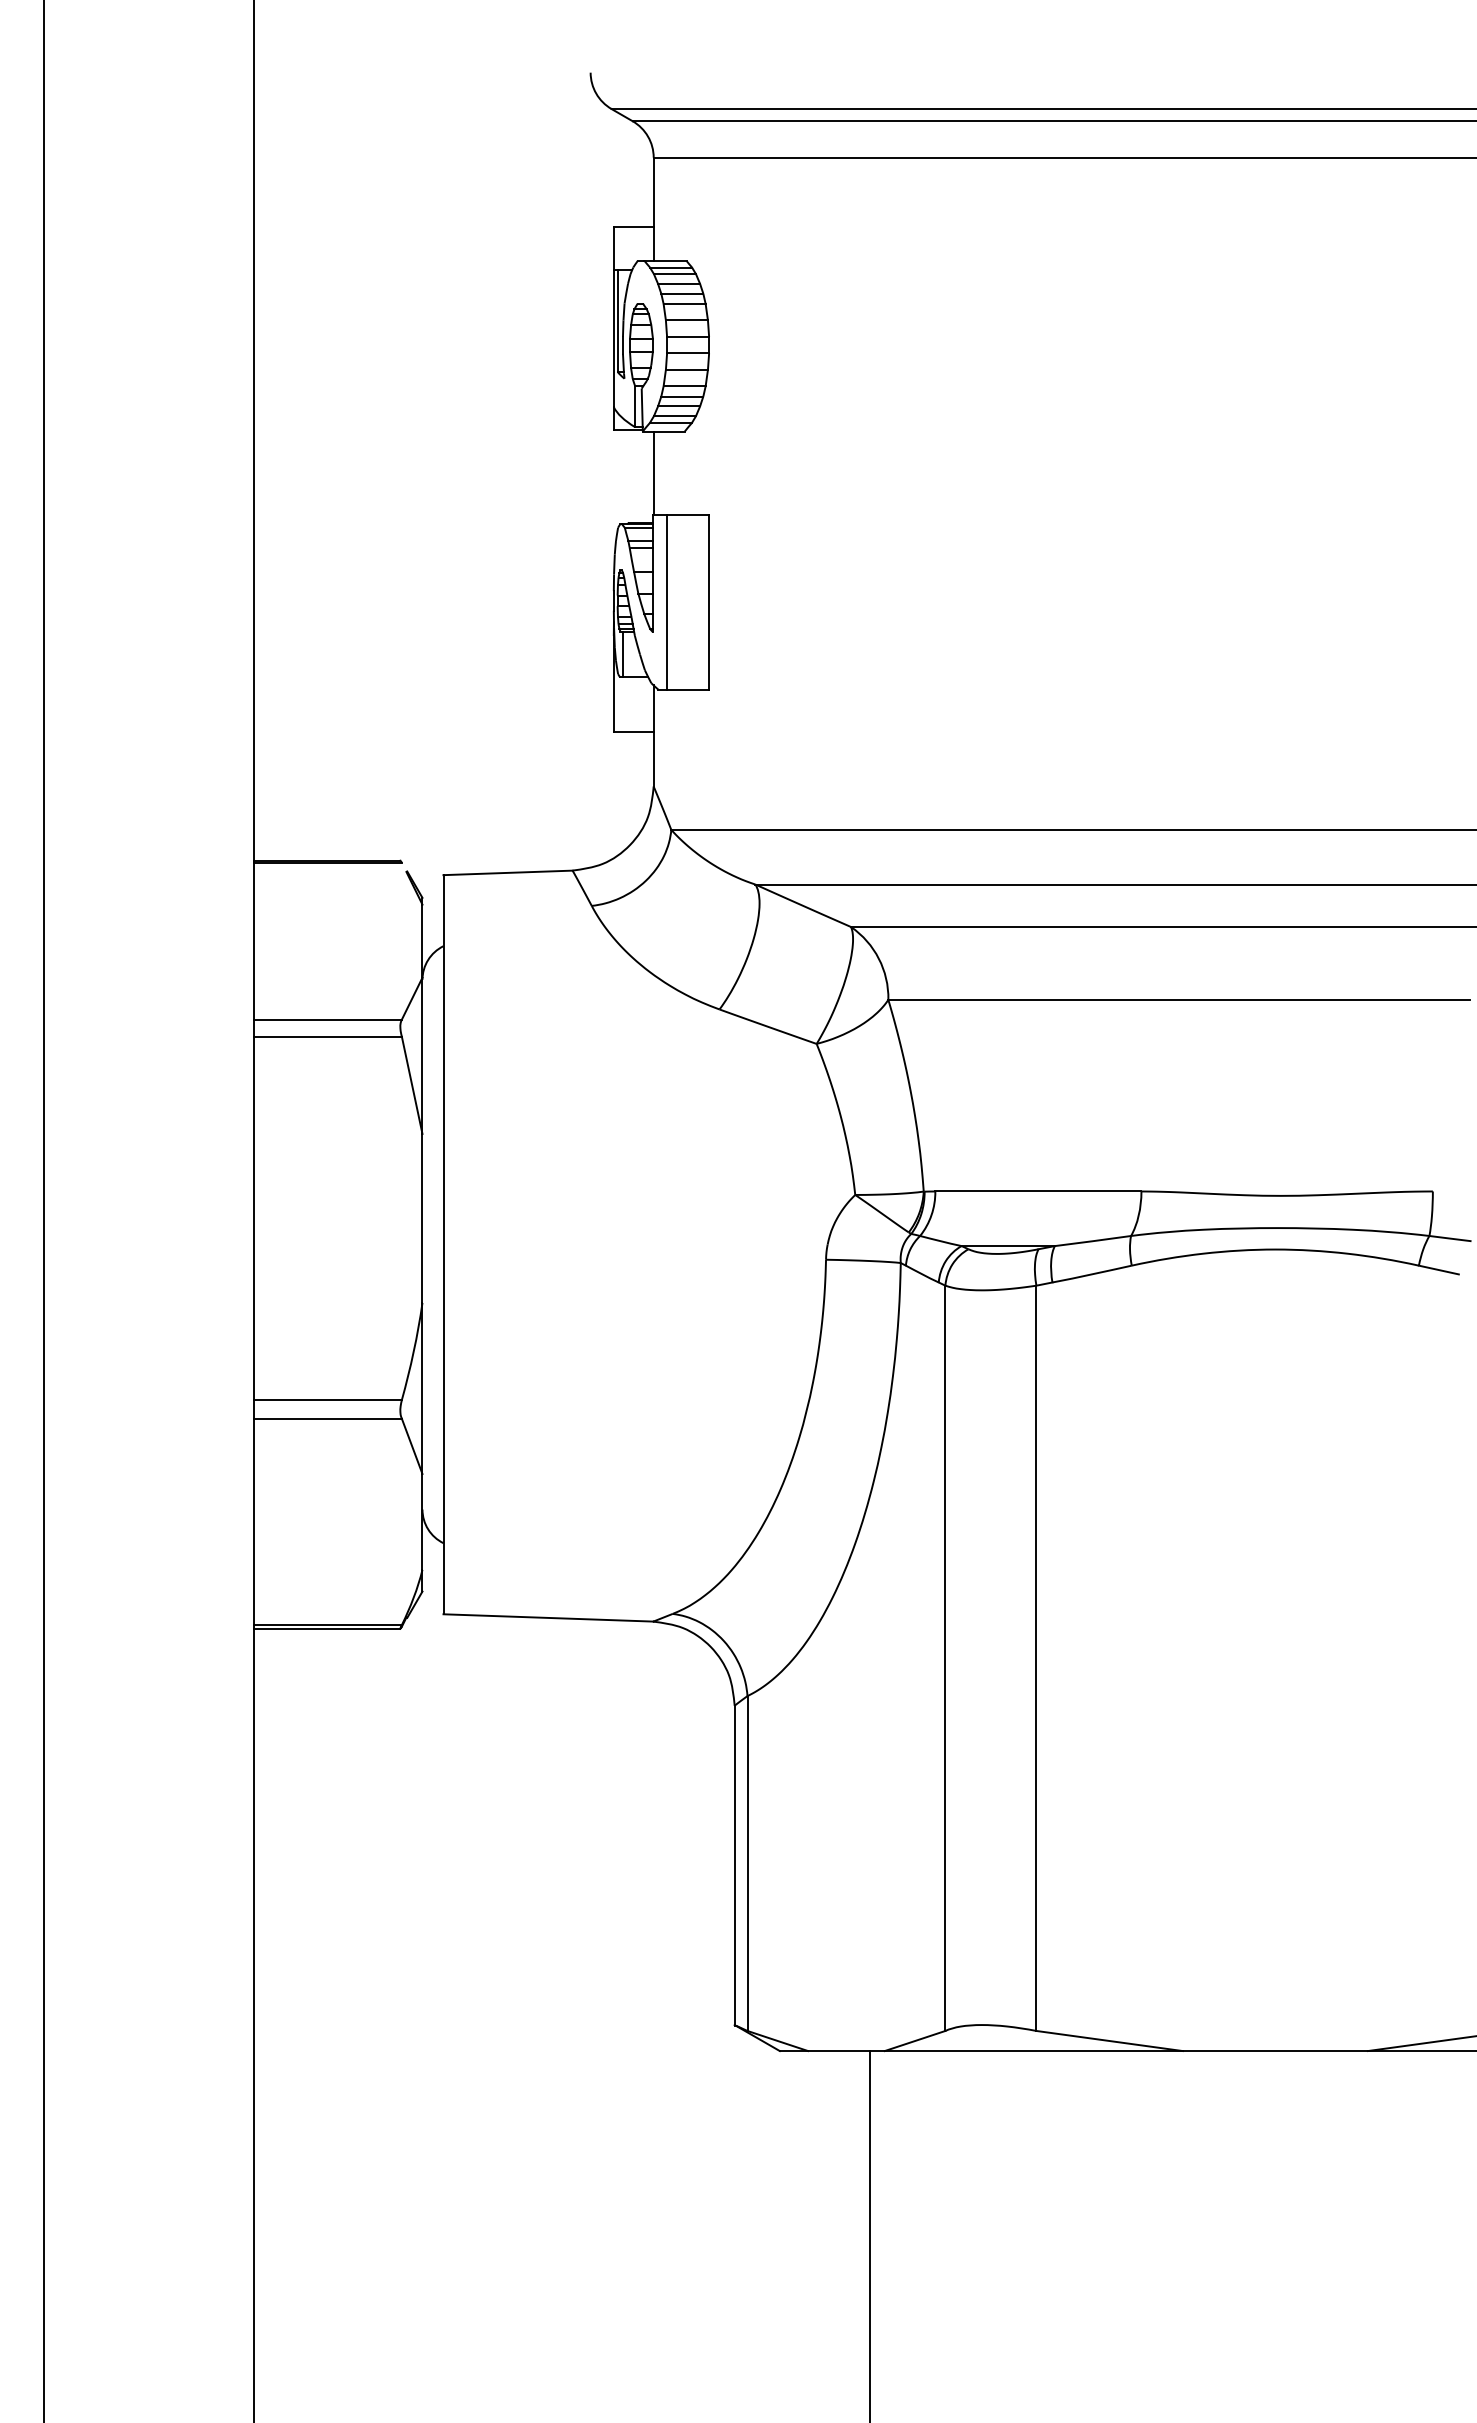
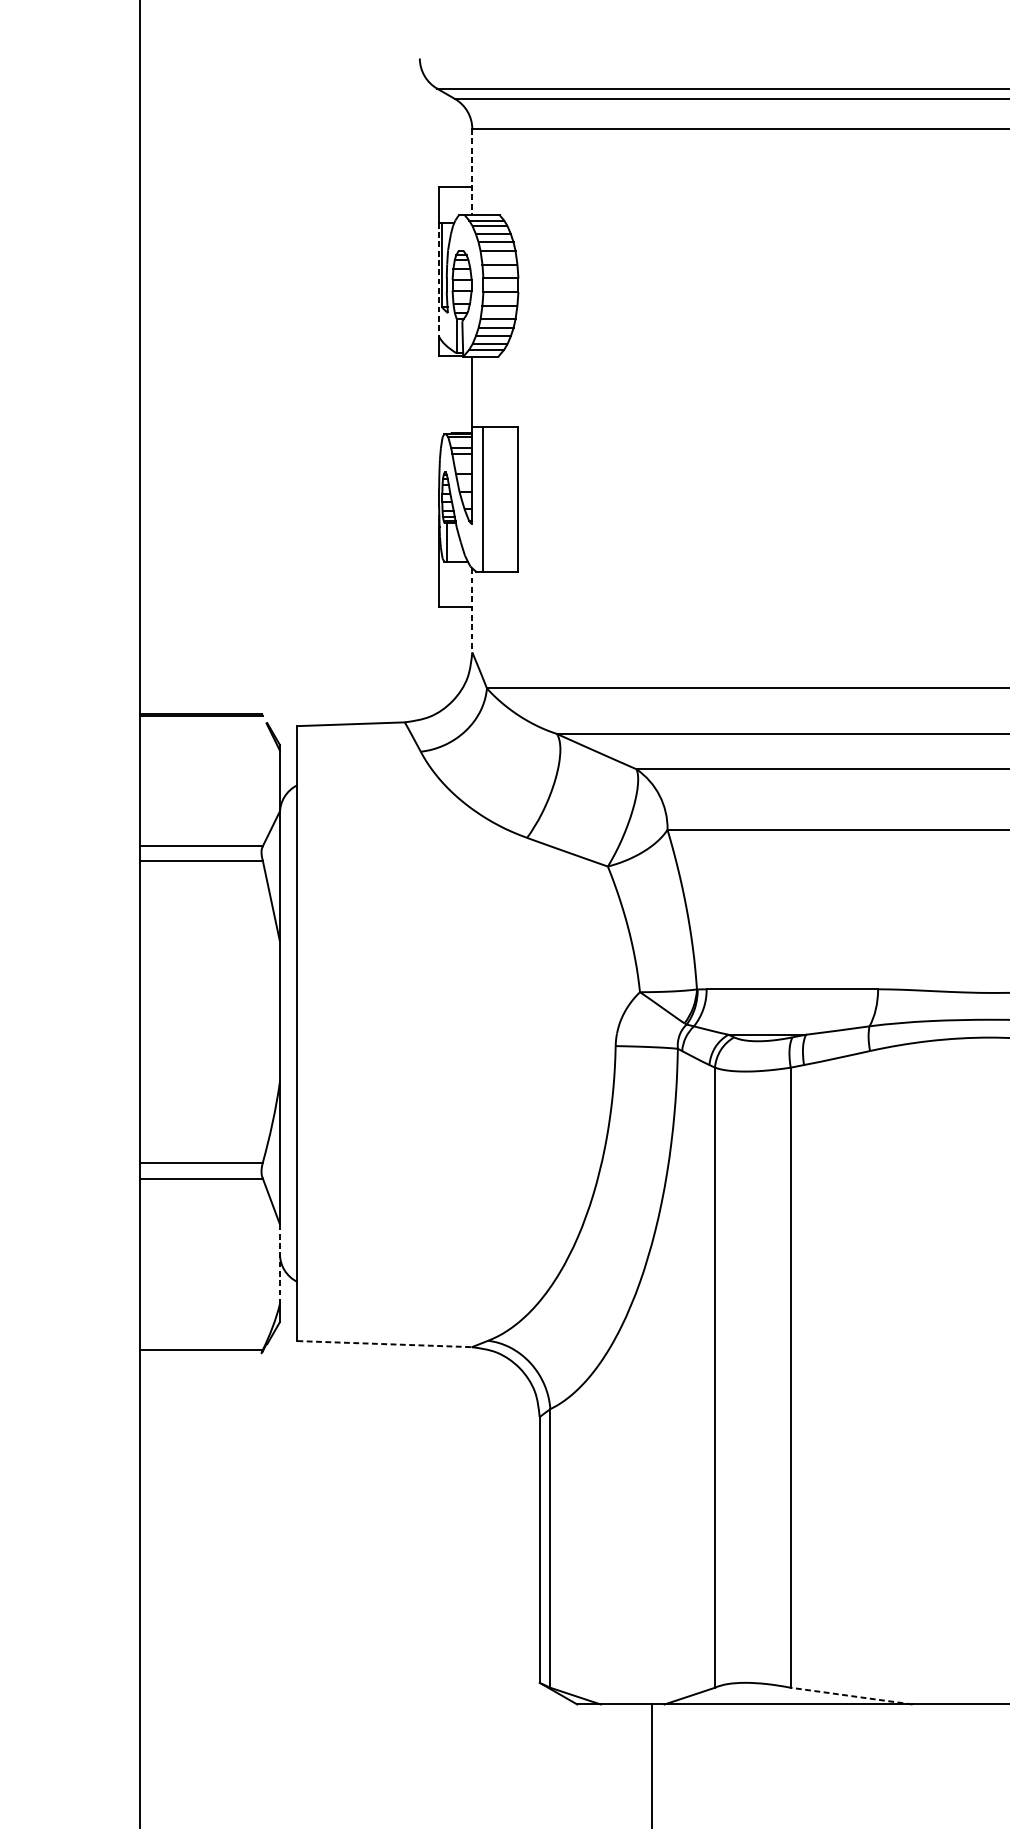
line: (653, 209) -> (472, 172), solid -> dashed
line: (613, 338) -> (438, 279), solid -> dashed
line: (653, 736) -> (472, 610), solid -> dashed
line: (422, 1521) -> (279, 1263), solid -> dashed
line: (549, 1617) -> (385, 1343), solid -> dashed
line: (327, 1628) -> (200, 1352), removed
line: (1109, 2041) -> (851, 1696), solid -> dashed

